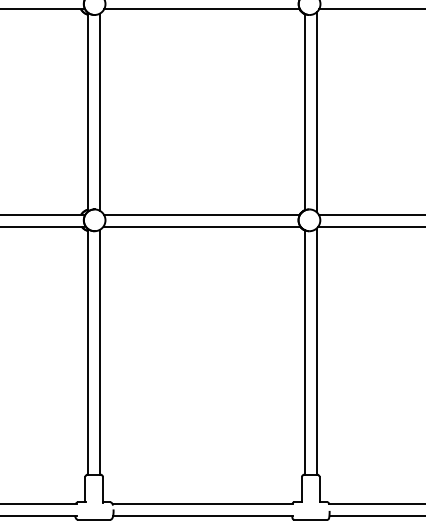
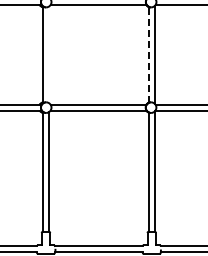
line: (99, 111) -> (48, 54), removed
line: (304, 111) -> (148, 54), solid -> dashed

